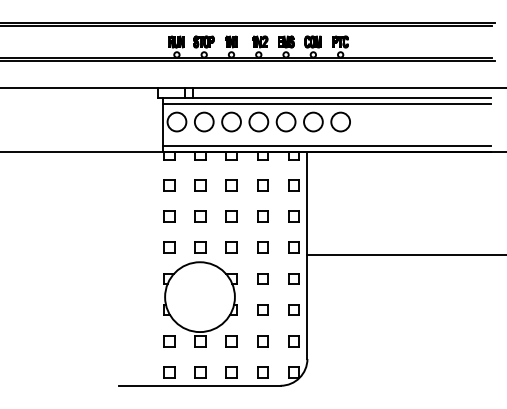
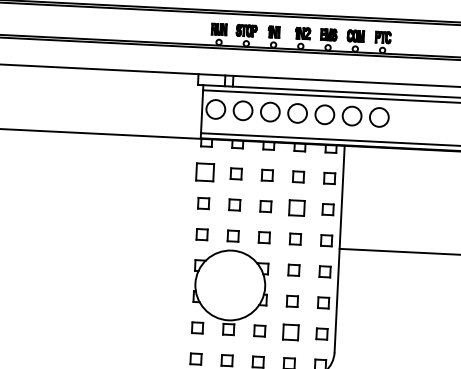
part: (169, 185) -> (205, 172), size x1.6
part: (262, 216) -> (296, 207), size x1.4
part: (262, 341) -> (290, 332), size x1.4

